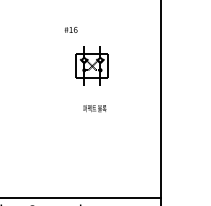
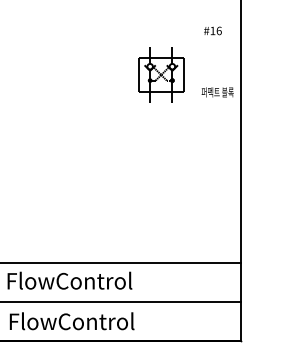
text: (70, 29) -> (212, 30), moved
part: (92, 65) -> (161, 74), moved
text: (94, 108) -> (217, 92), moved

